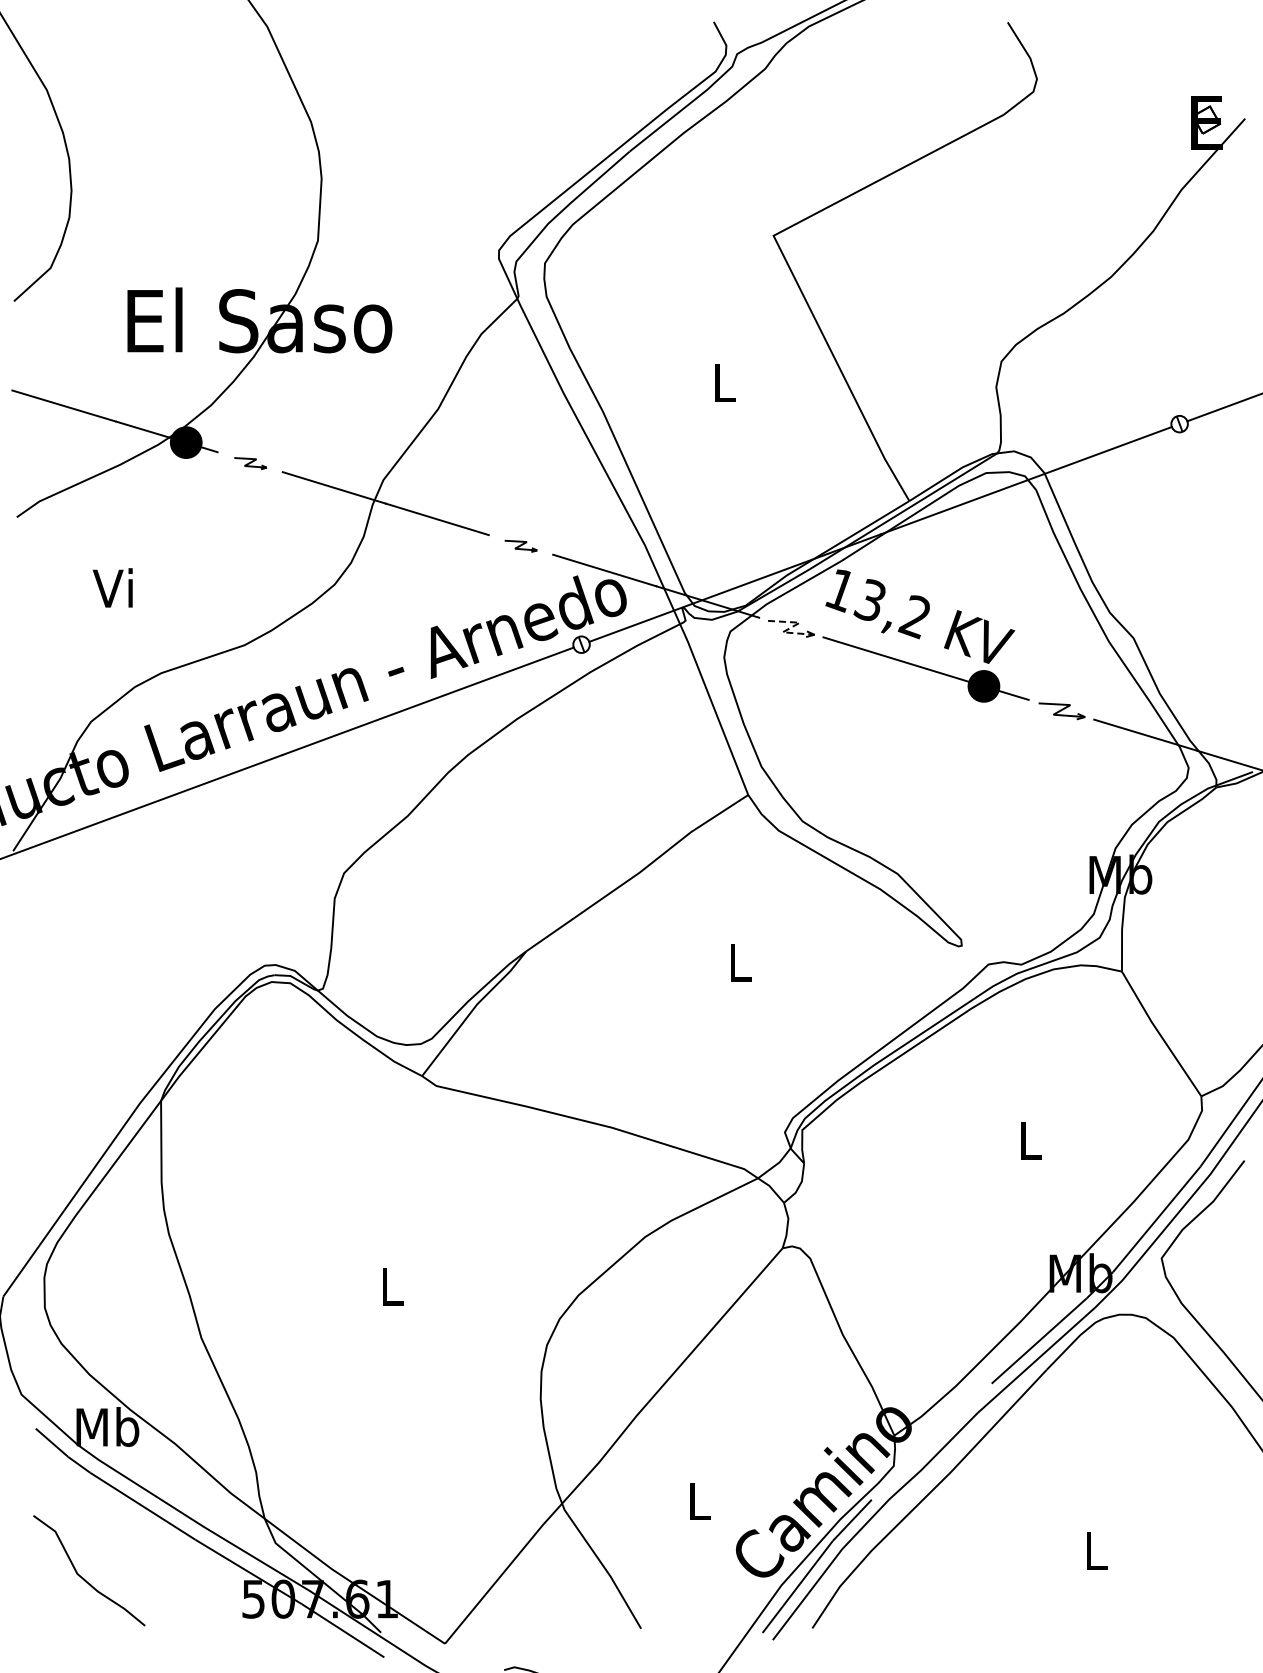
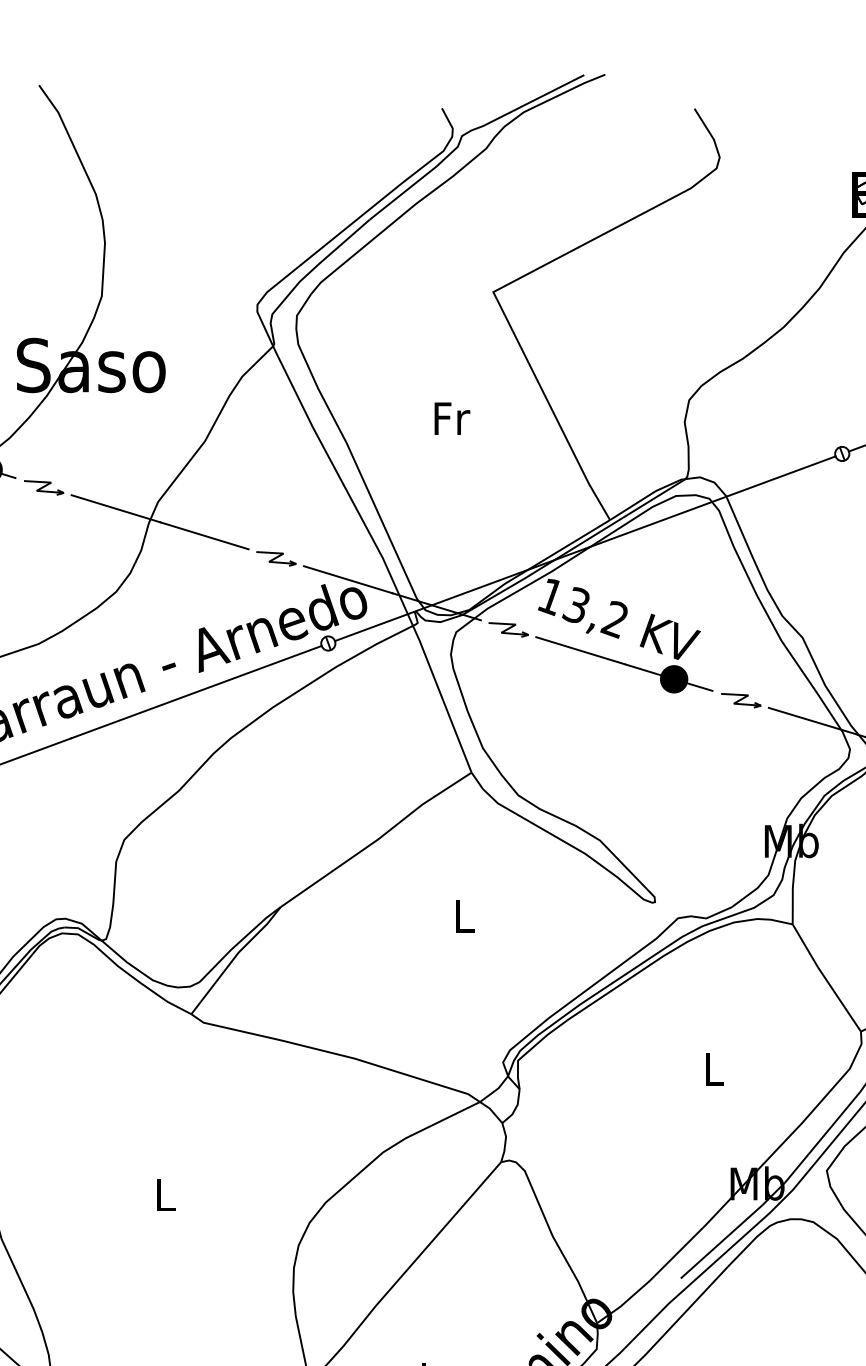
text: (725, 382) -> (452, 418), L -> Fr
part: (250, 463) -> (43, 487), size x1.43
part: (520, 546) -> (275, 559), size x1.43
line: (791, 627) -> (508, 628), dashed -> solid

